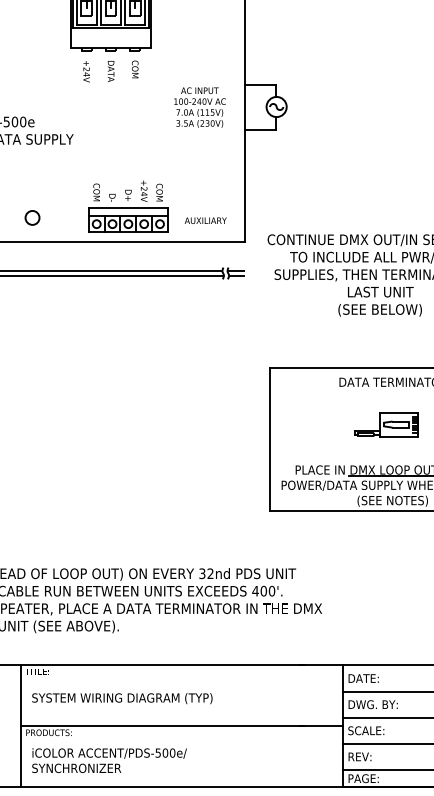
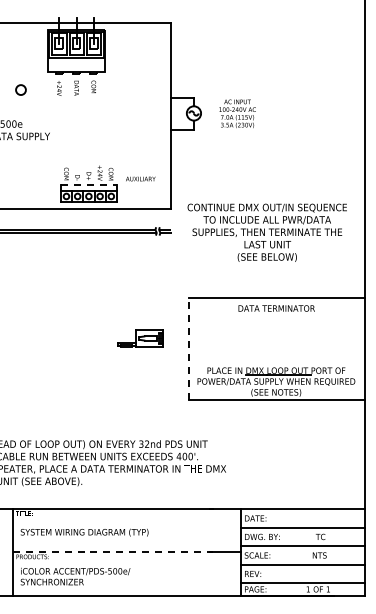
text: (199, 107) -> (237, 113), moved
line: (129, 208) -> (89, 185), solid -> dashed
circle: (31, 217) -> (20, 89), moved
text: (205, 219) -> (140, 178), moved
part: (386, 424) -> (140, 338), moved
line: (270, 440) -> (189, 349), solid -> dashed
line: (163, 726) -> (113, 552), solid -> dashed

